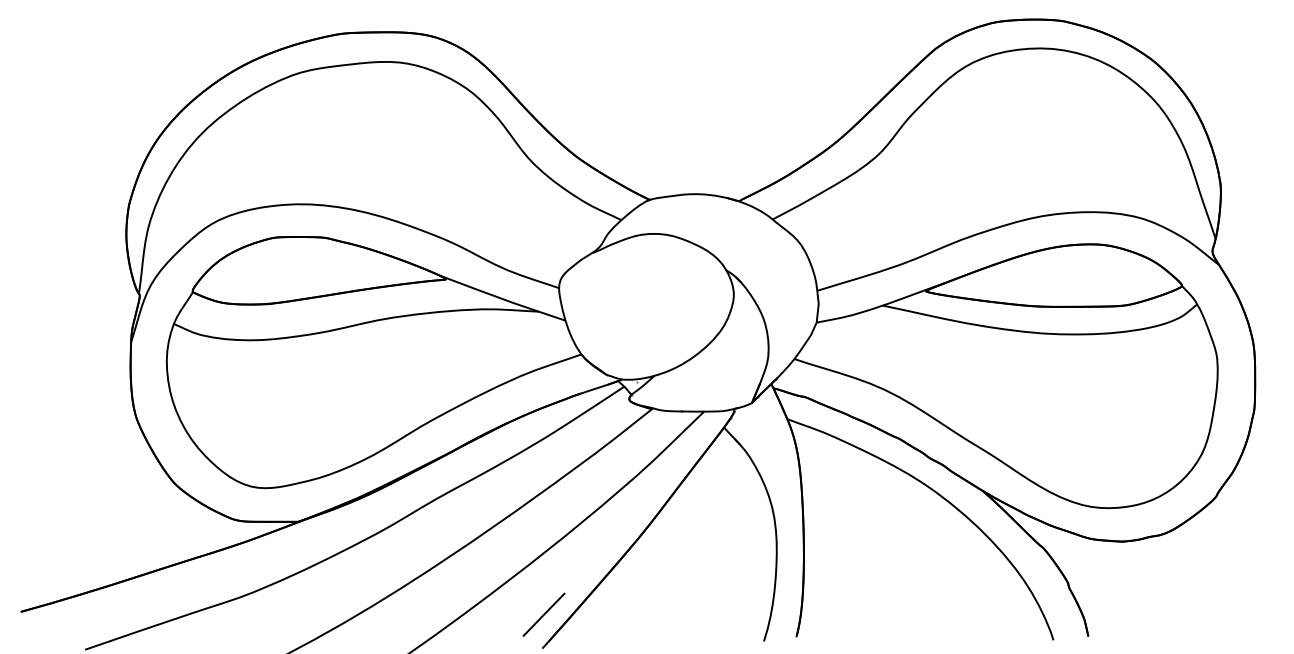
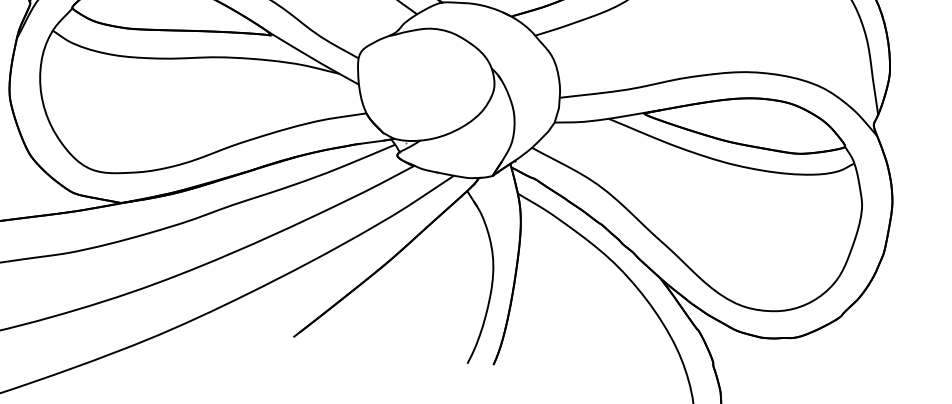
line: (543, 614) -> (299, 310), removed

